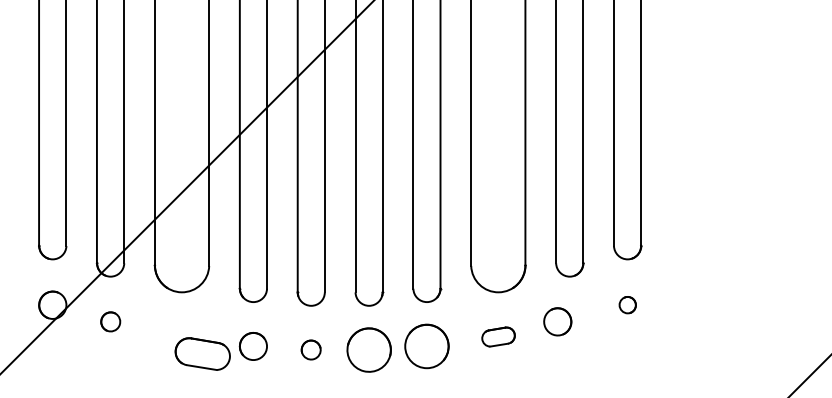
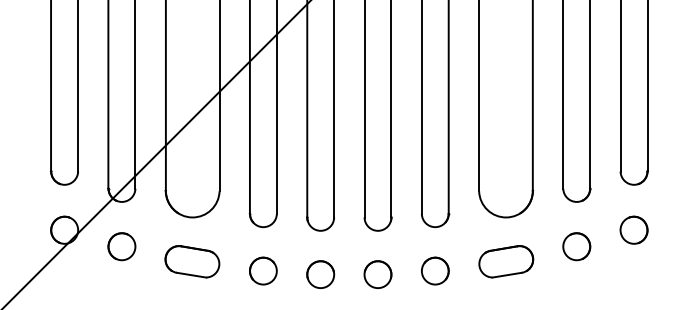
part: (627, 304) -> (633, 229), size x1.67
part: (110, 321) -> (121, 246), size x1.43
part: (557, 321) -> (576, 246), moved
part: (498, 336) -> (506, 261), size x1.67
part: (426, 346) -> (434, 271), size x0.62
part: (310, 349) -> (319, 274), size x1.43
part: (368, 349) -> (377, 274), size x0.62
part: (202, 353) -> (192, 261), moved

